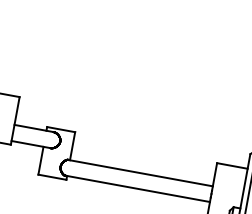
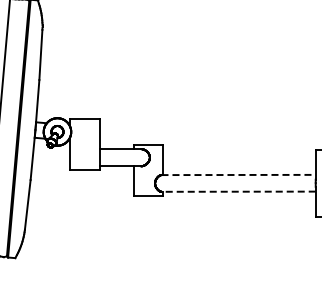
line: (141, 172) -> (239, 174), solid -> dashed
line: (137, 188) -> (238, 191), solid -> dashed

